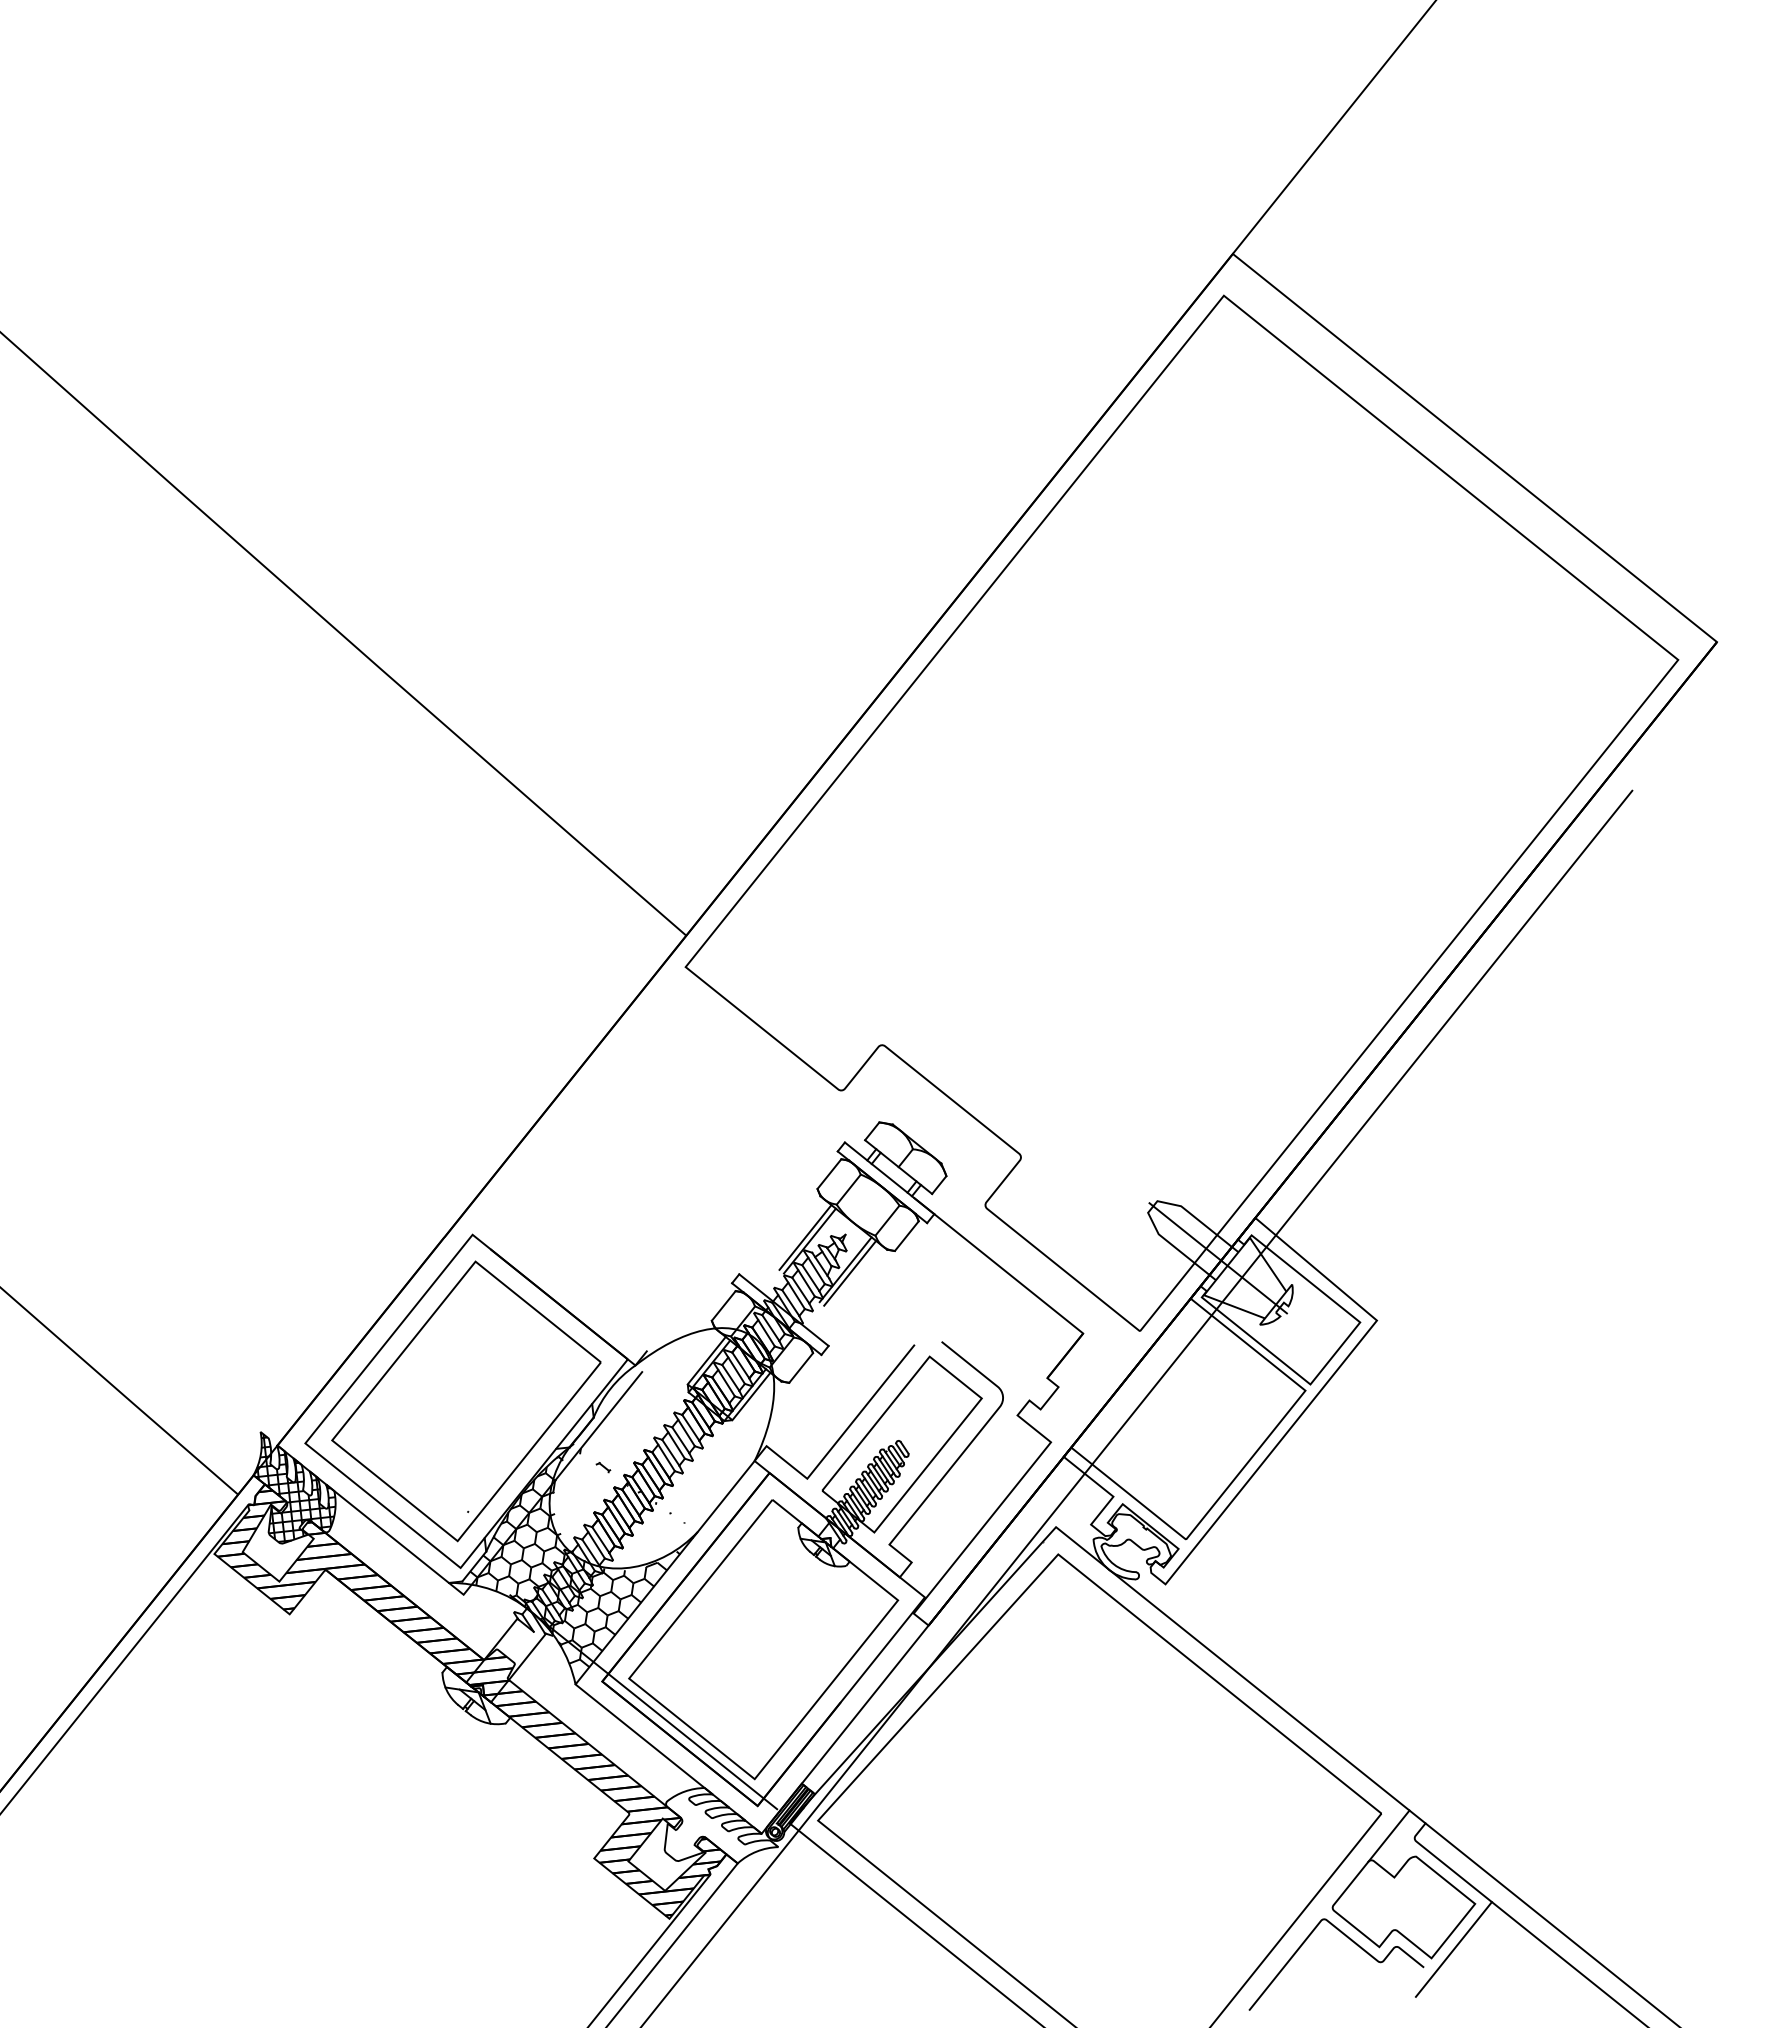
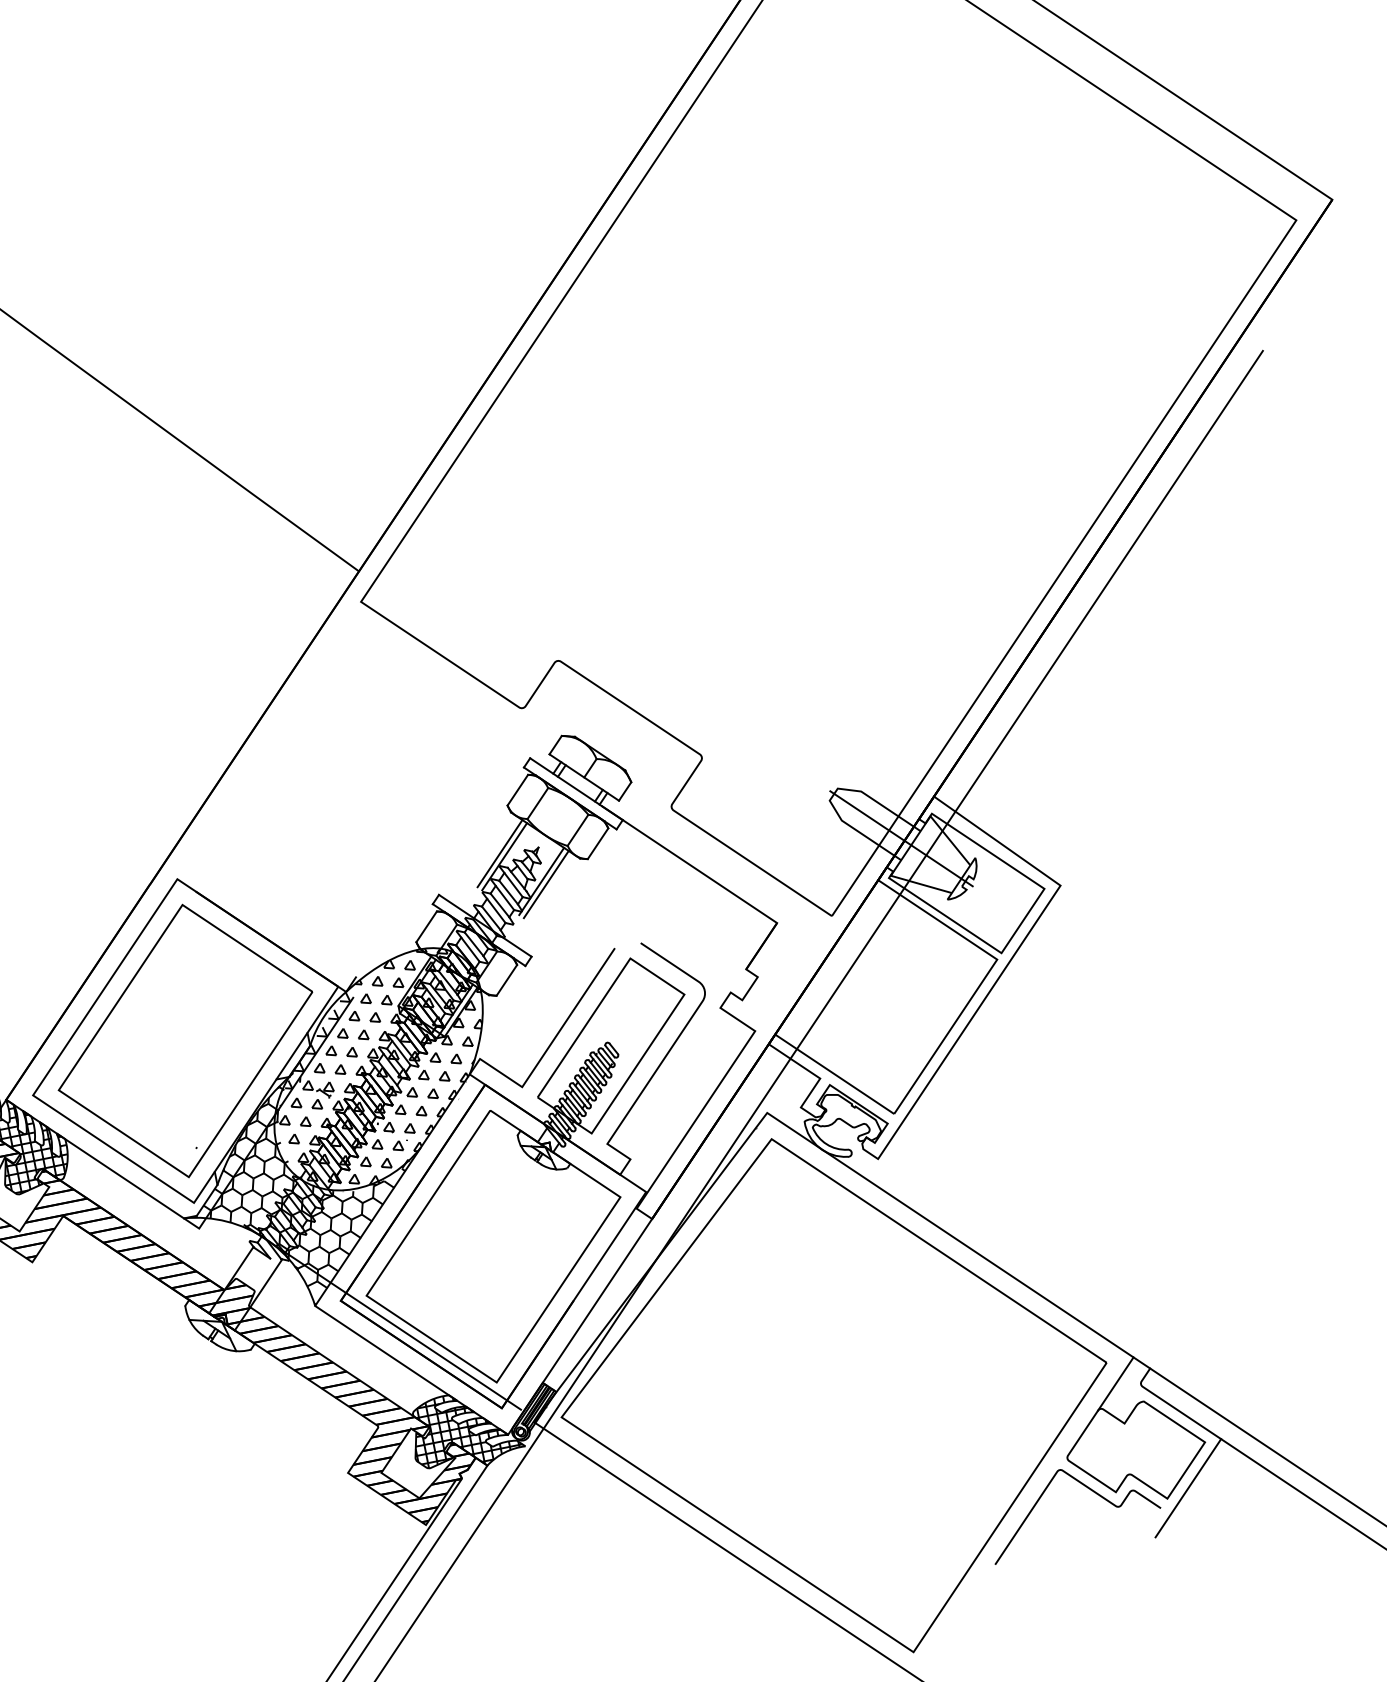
hatch: (664, 1449) -> (381, 1070), added
hatch: (719, 1824) -> (466, 1429), added

